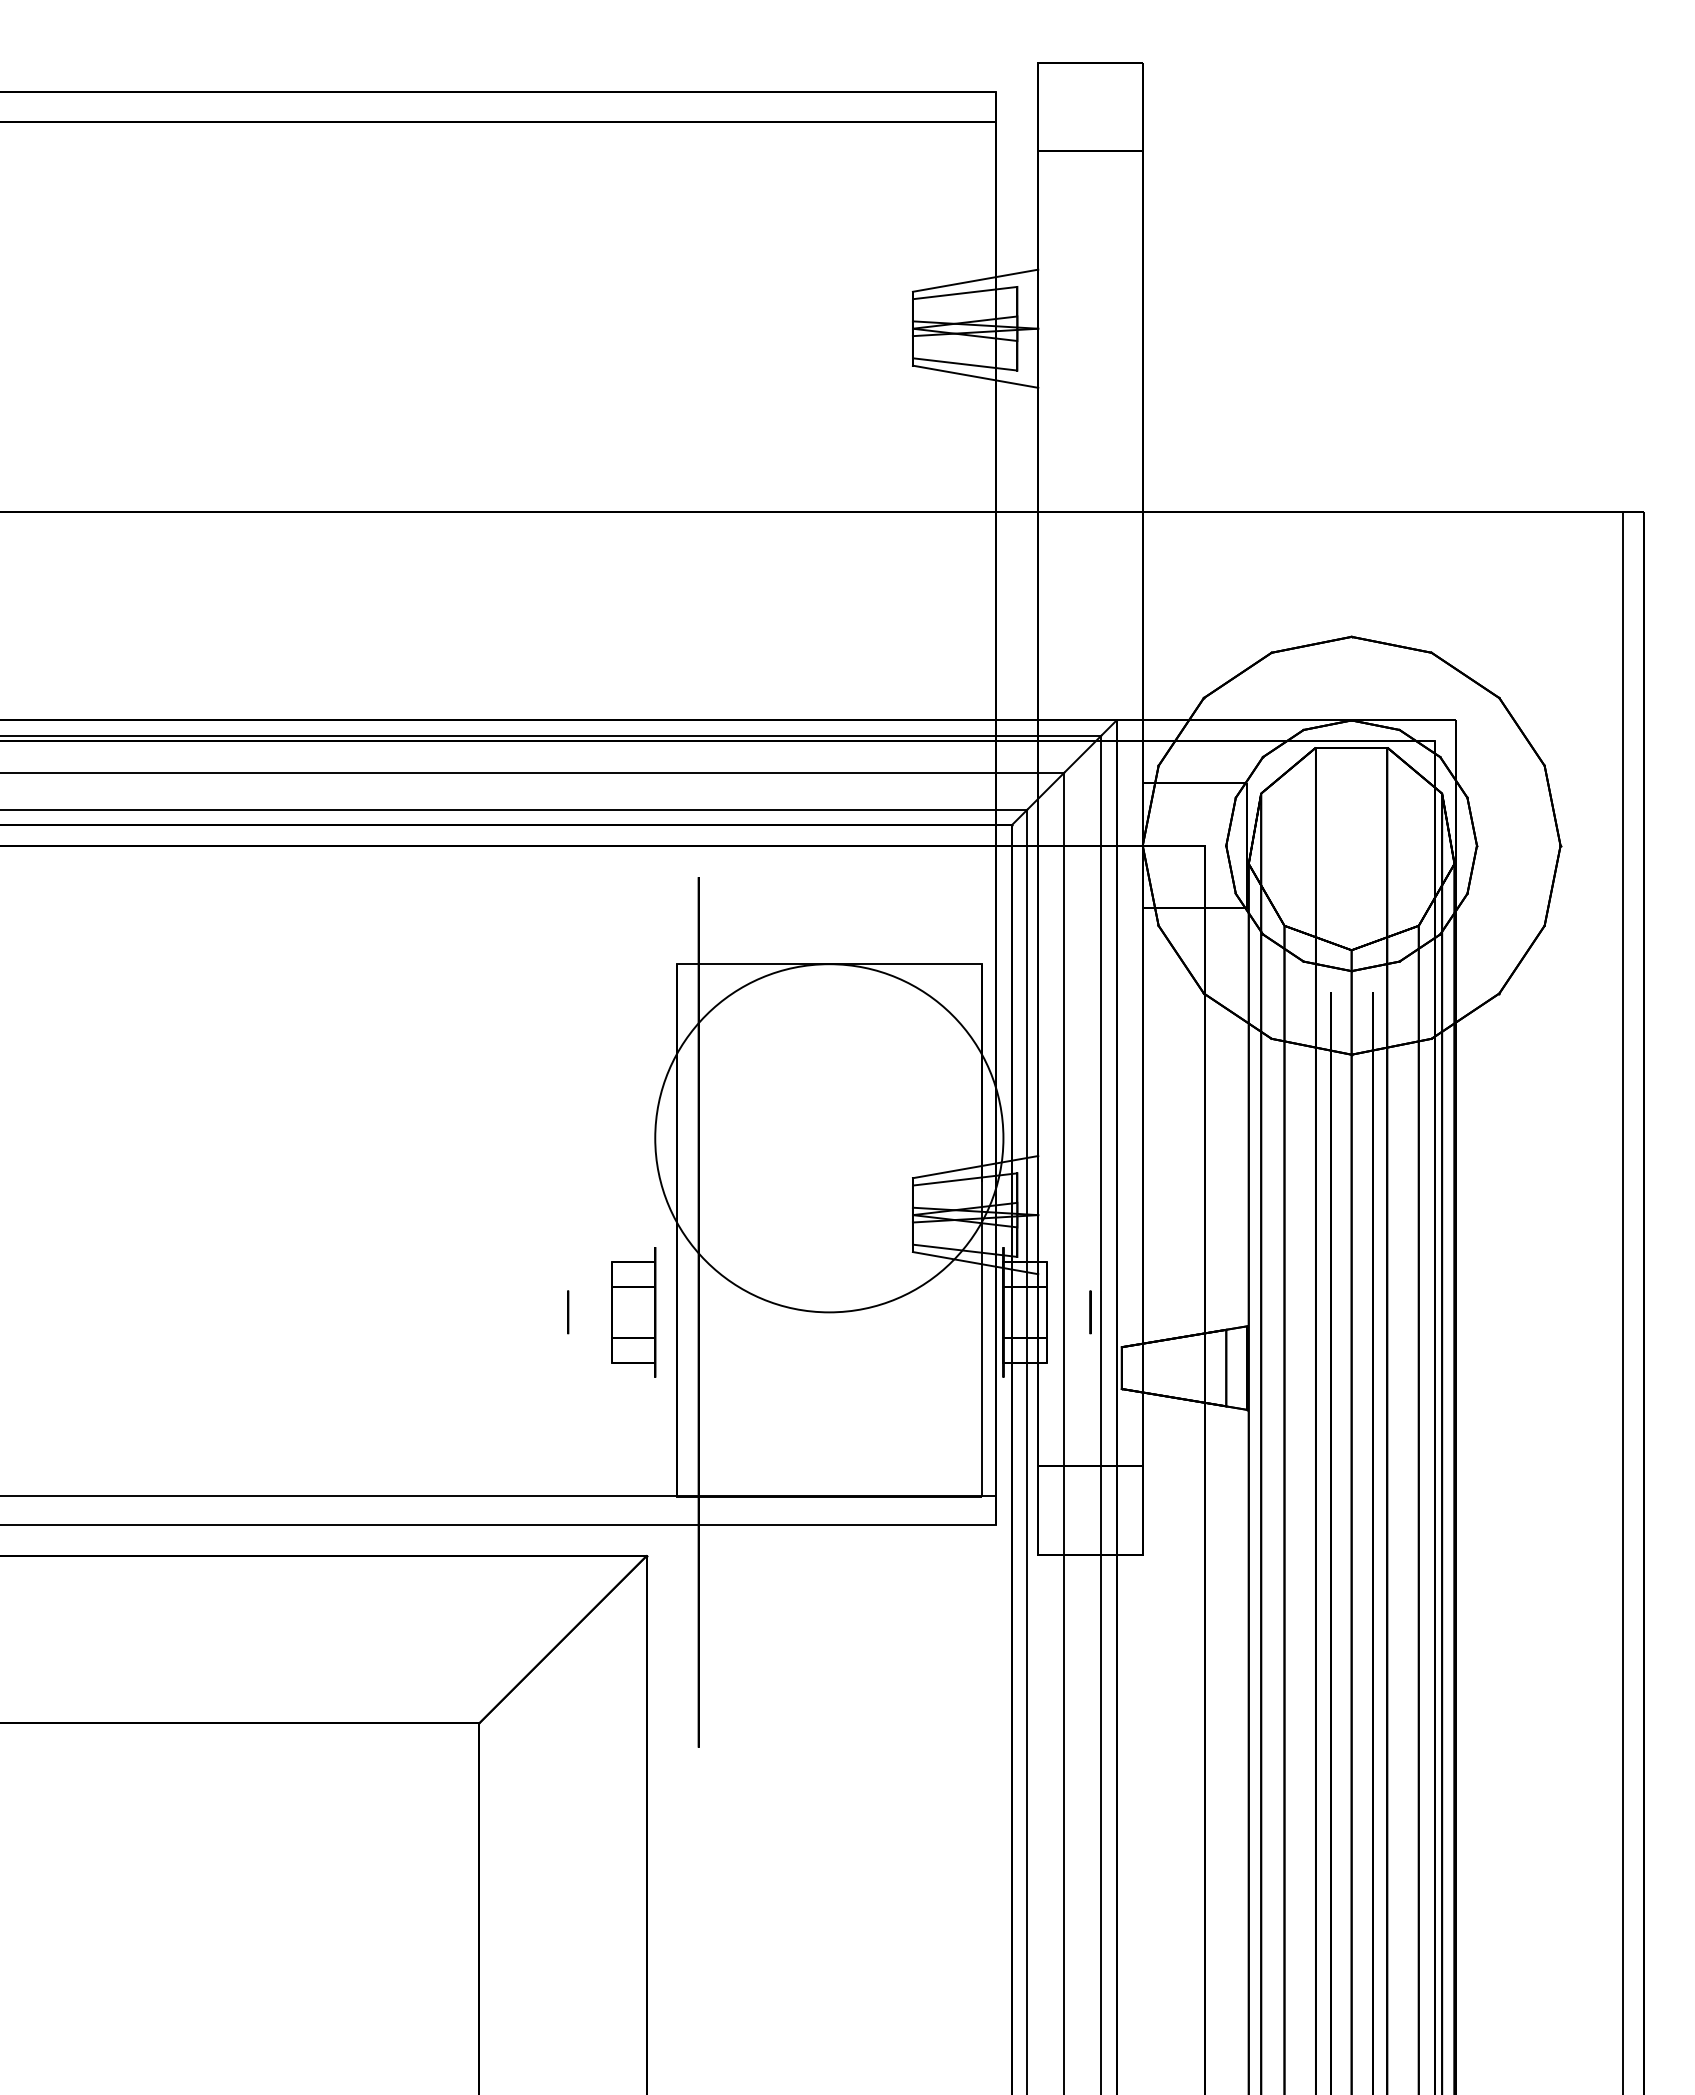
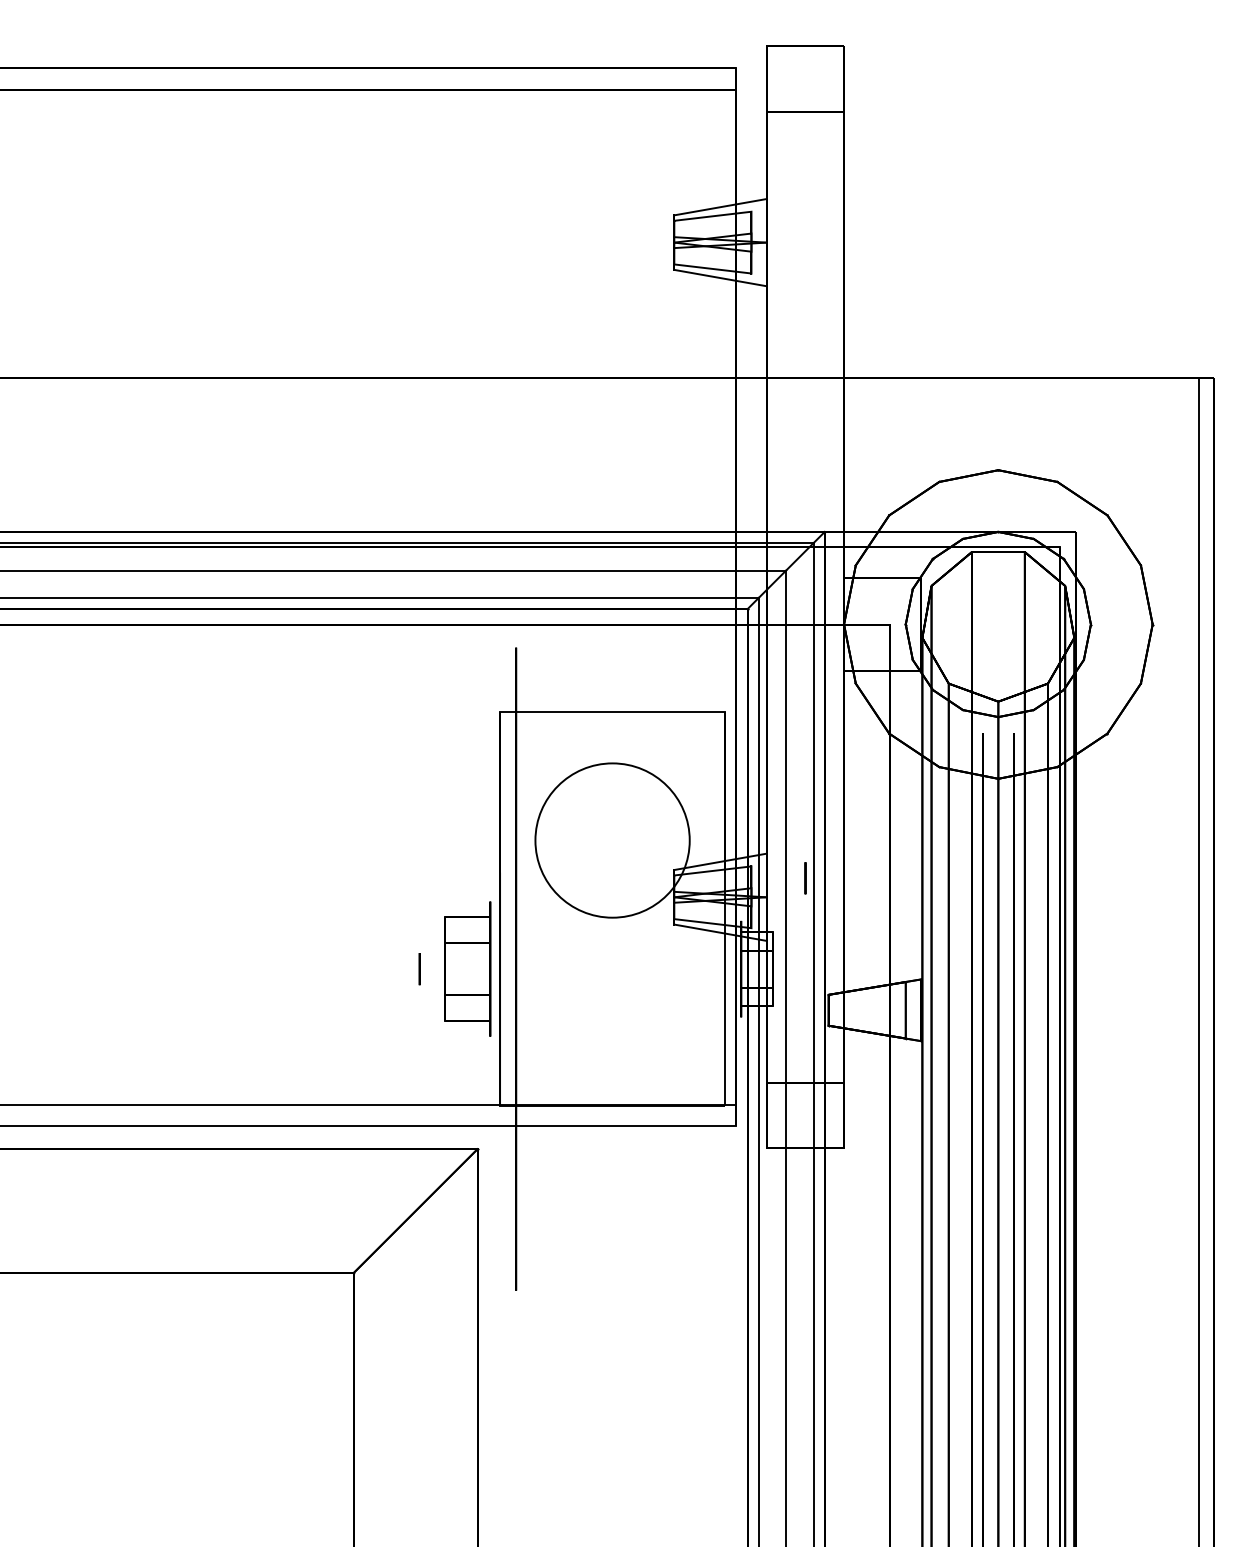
circle: (829, 1138) -> (612, 840), size x0.6
part: (633, 1312) -> (467, 969), size x1.4
circle: (1090, 1312) -> (805, 878), moved

